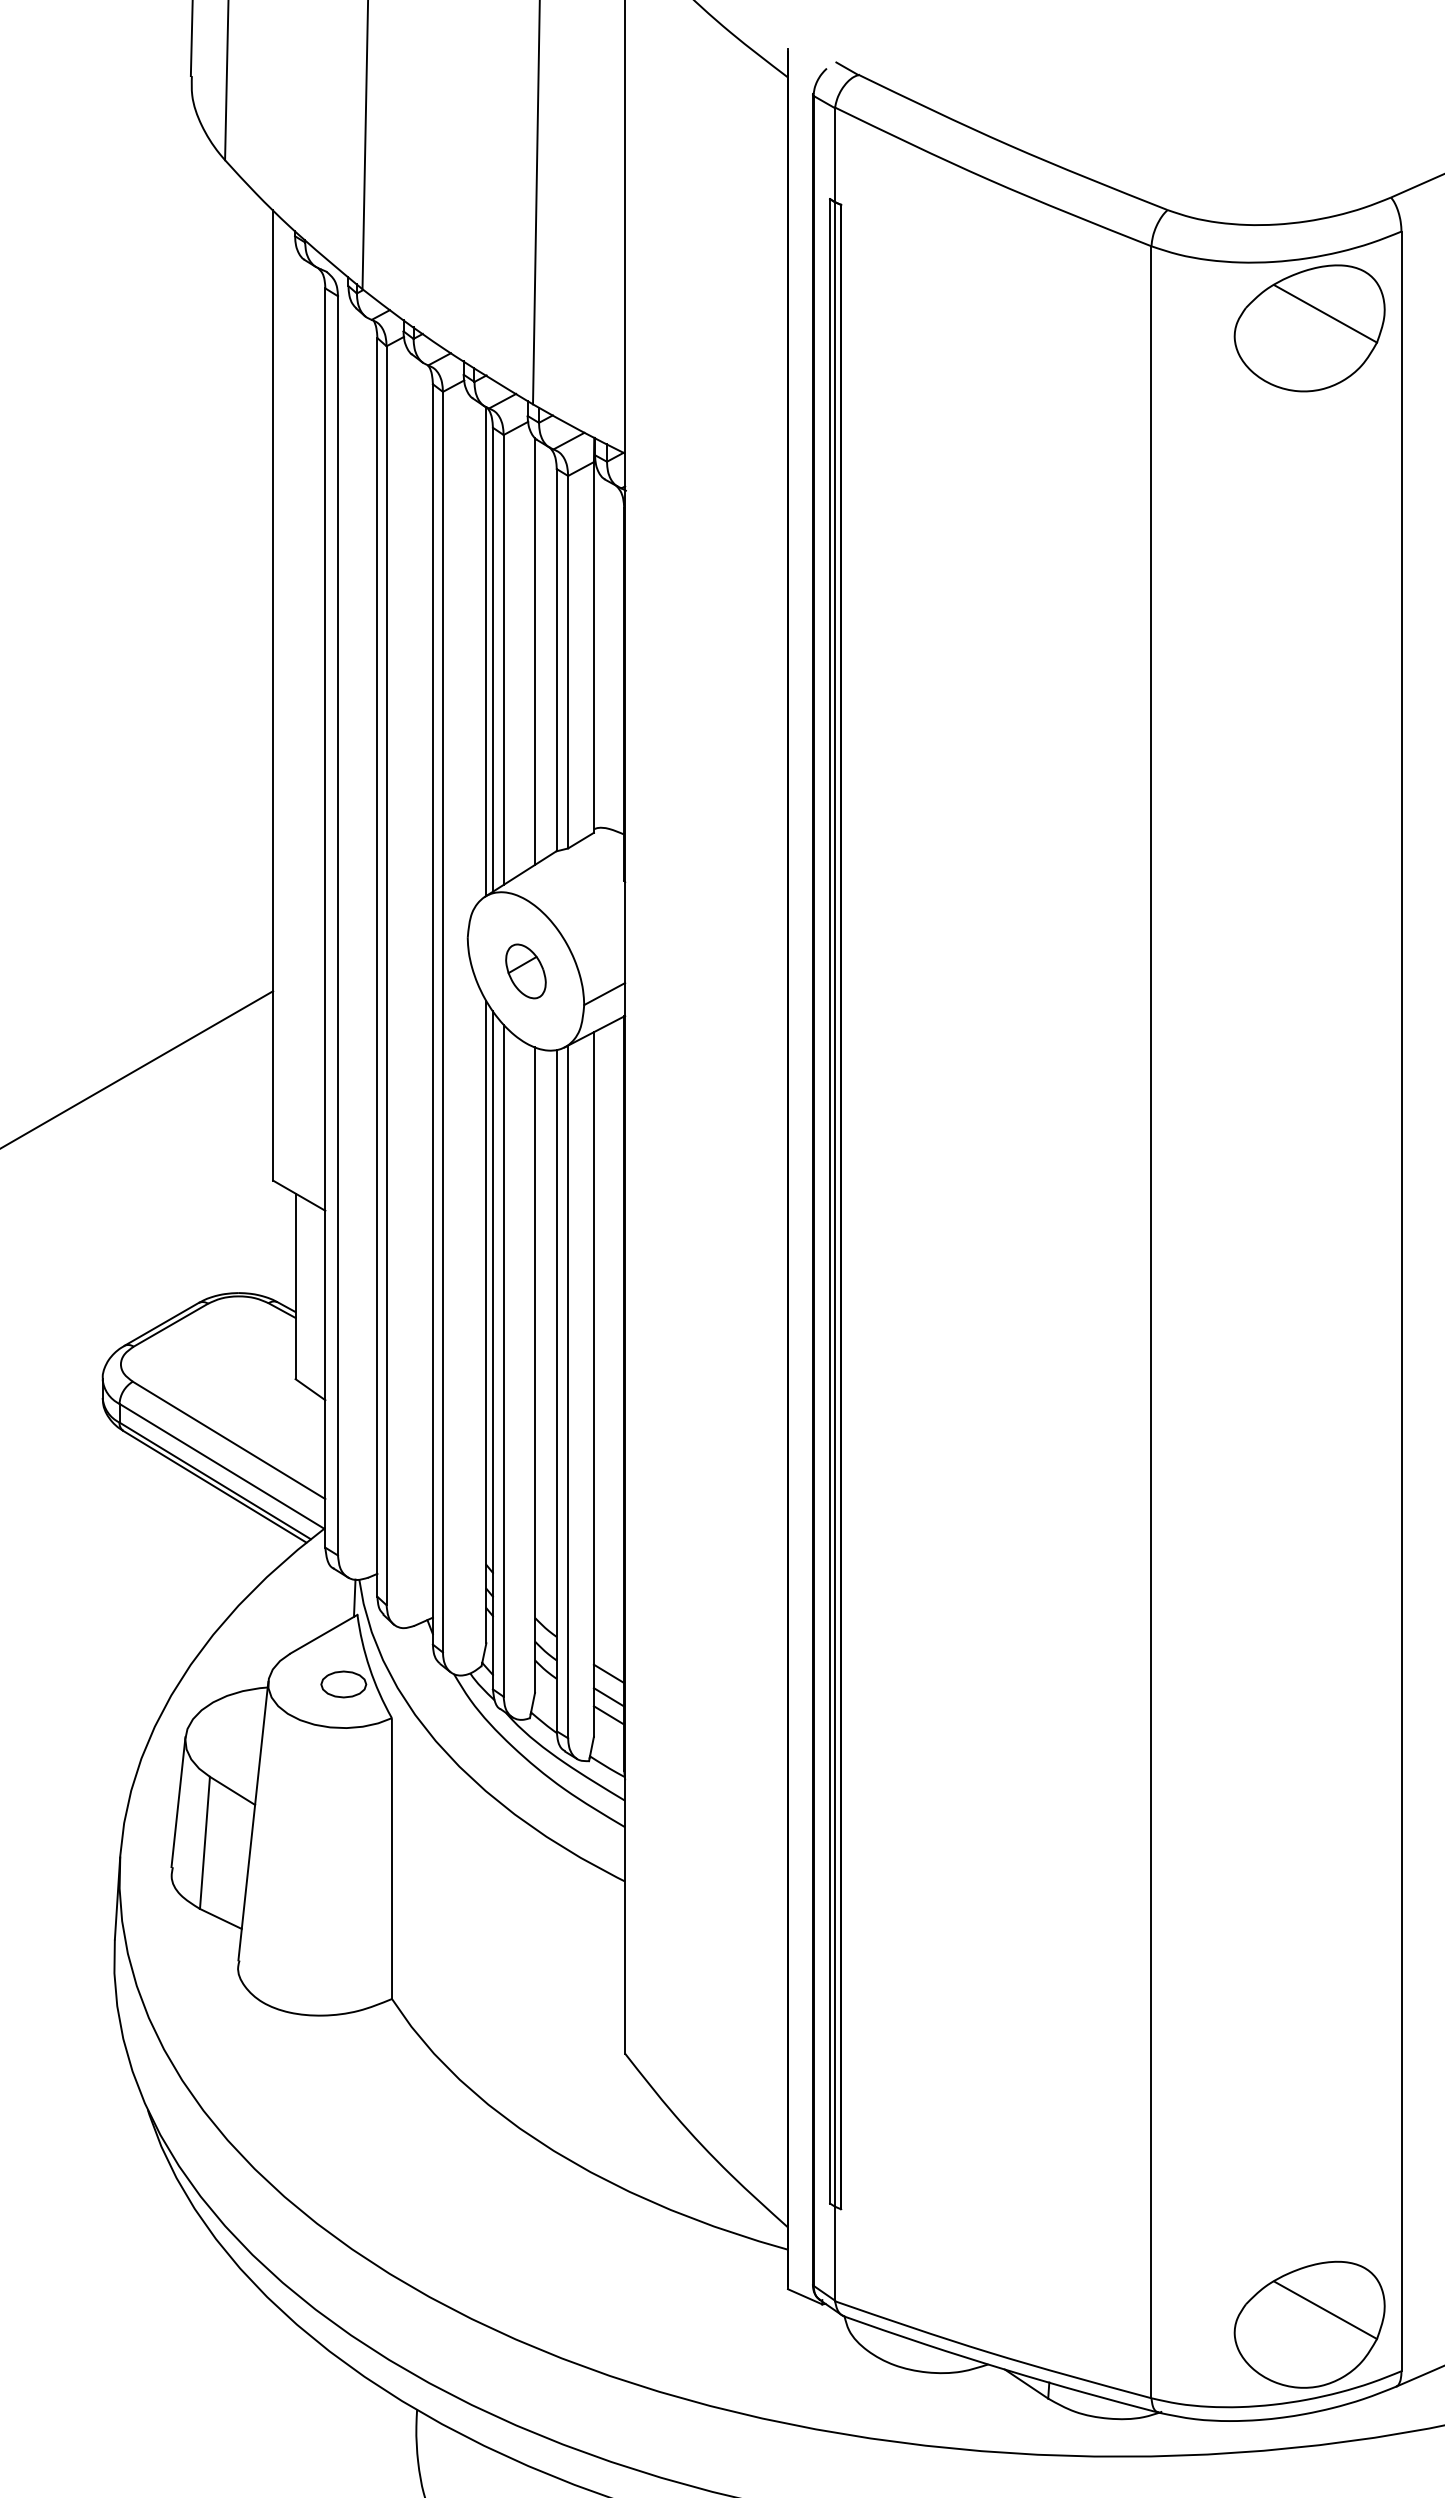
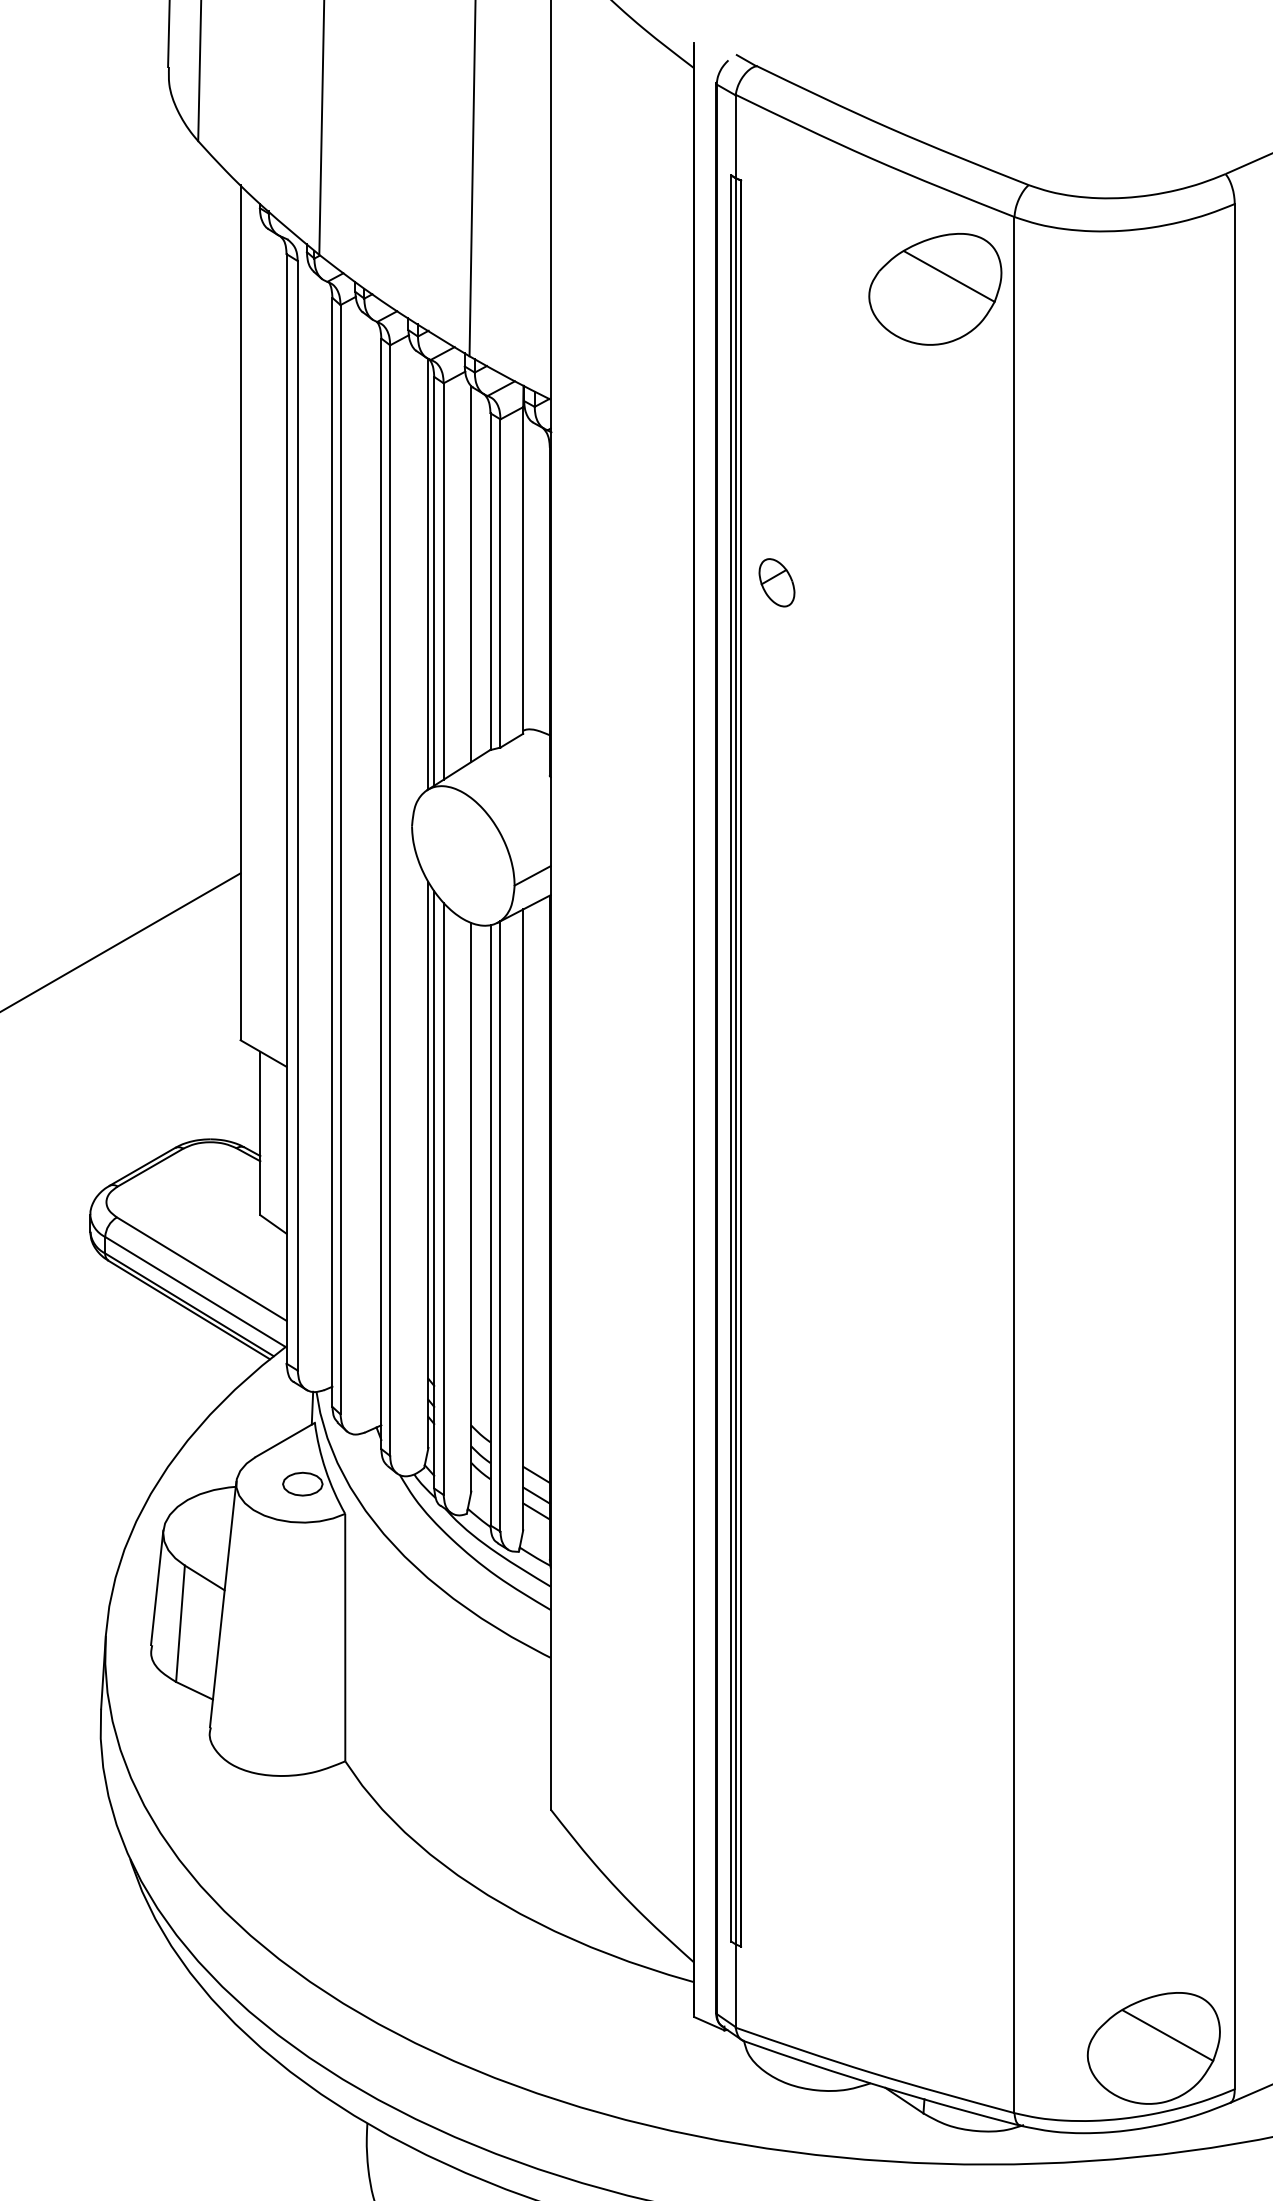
part: (1309, 328) -> (935, 289), moved
part: (525, 971) -> (776, 582), moved

